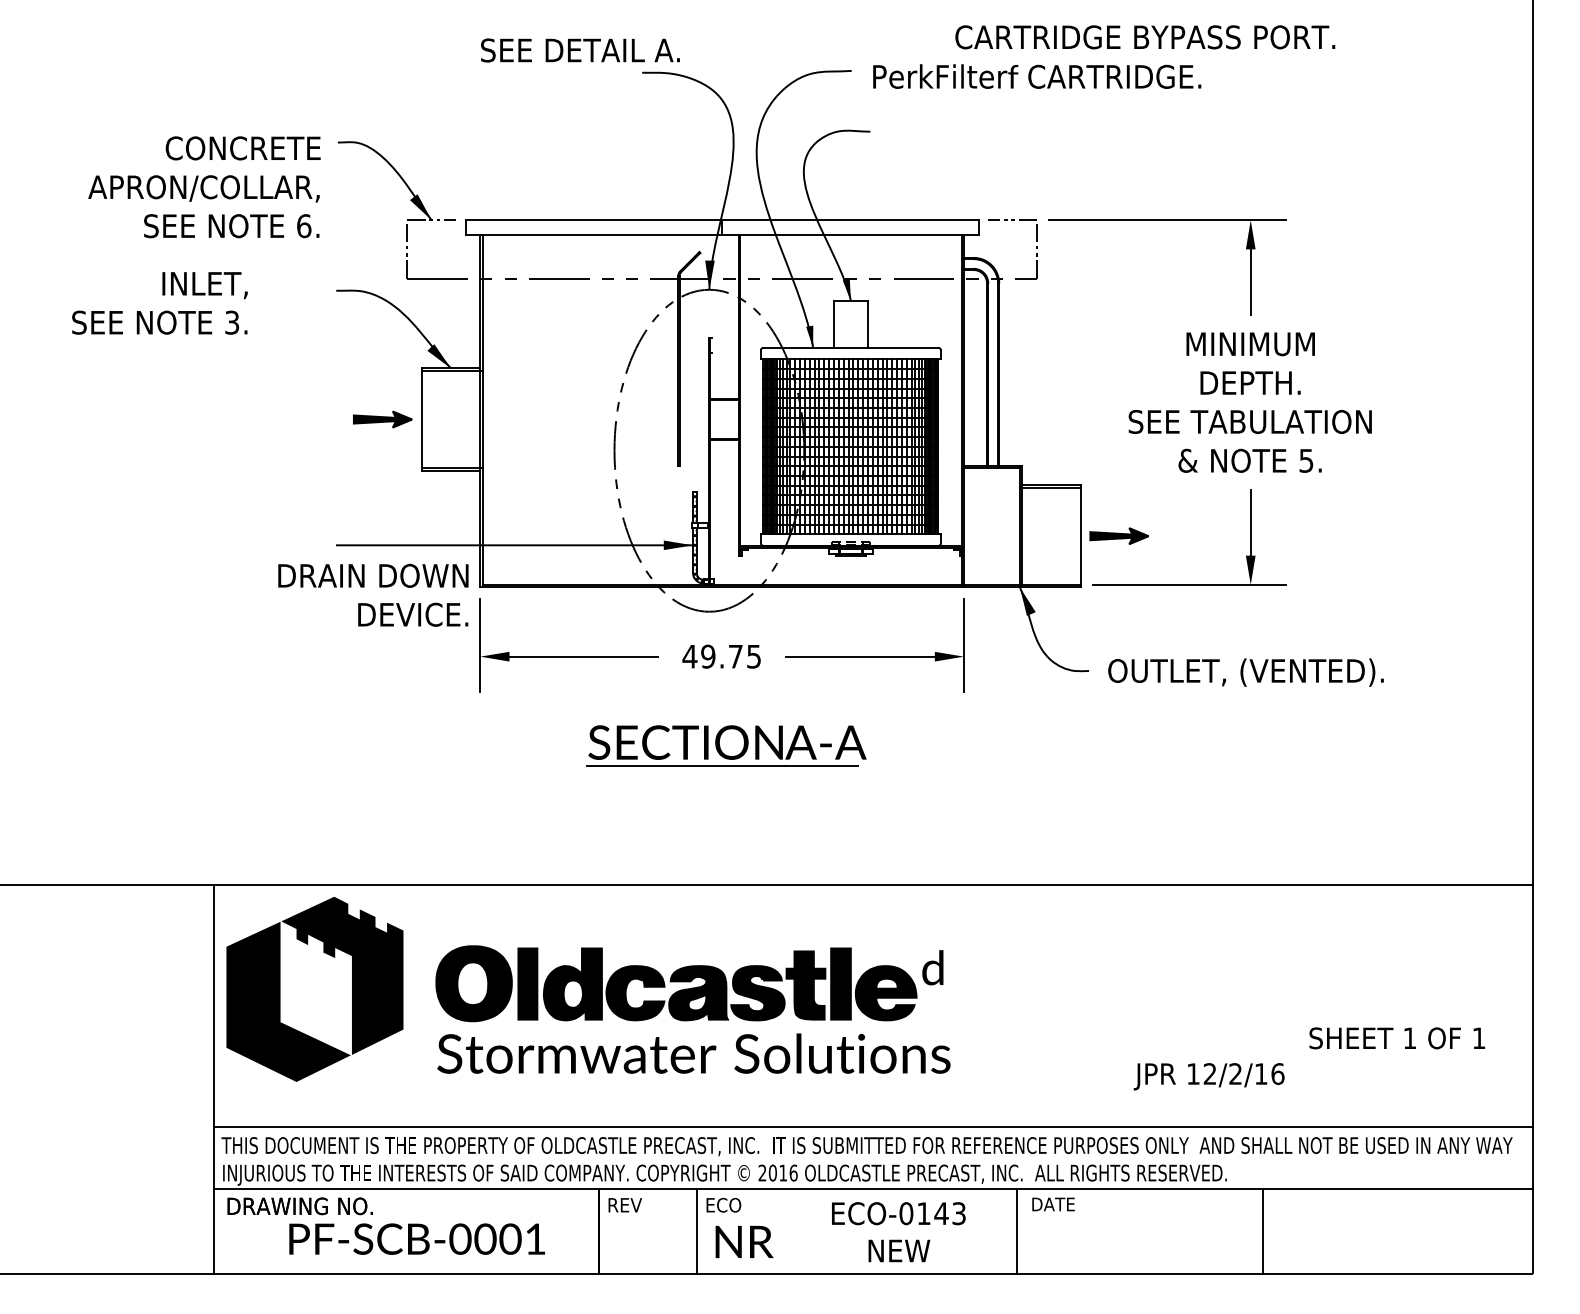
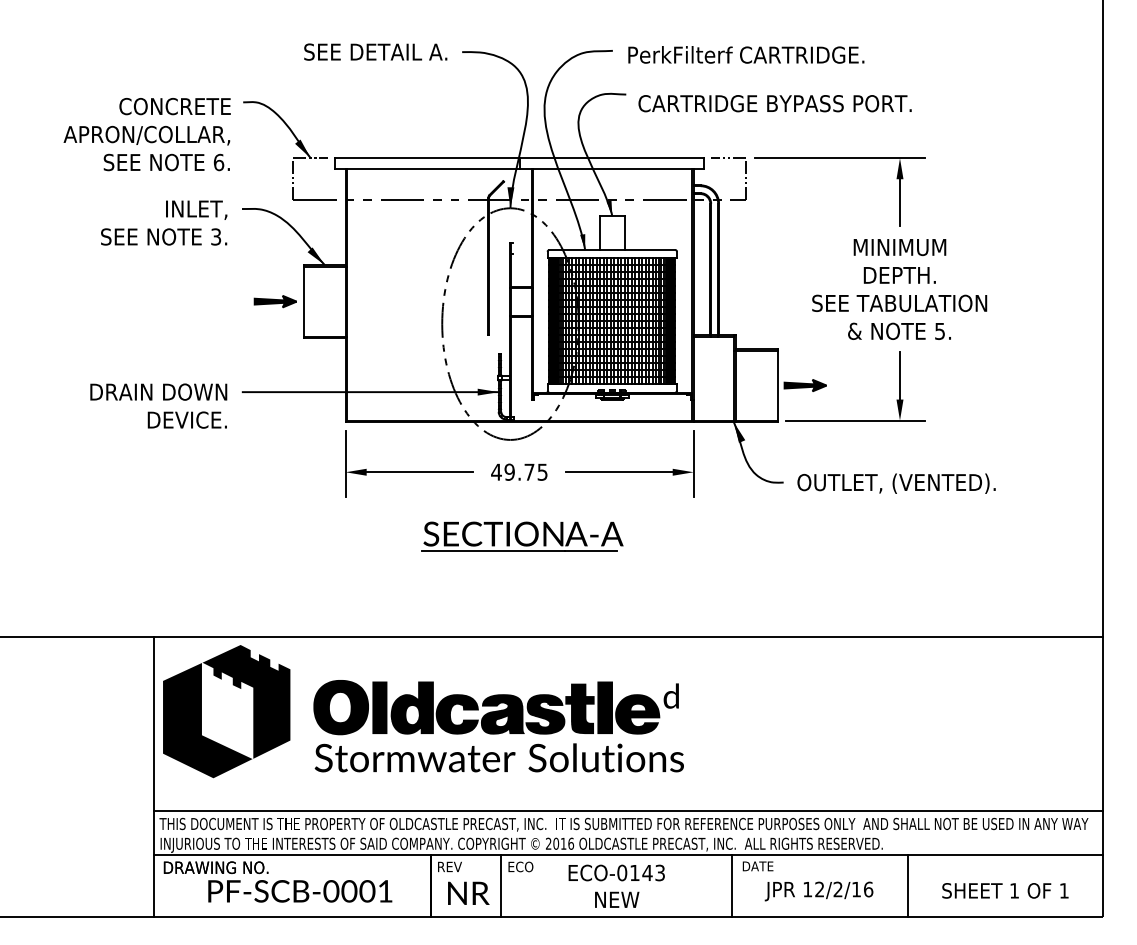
text: (1144, 37) -> (774, 103), moved
text: (580, 49) -> (375, 51), moved
text: (160, 302) -> (164, 222), moved
text: (373, 594) -> (158, 405), moved
text: (1397, 1037) -> (1005, 890), moved
text: (1208, 1076) -> (818, 891), moved
text: (898, 1231) -> (616, 885), moved
text: (744, 1240) -> (468, 892), moved

